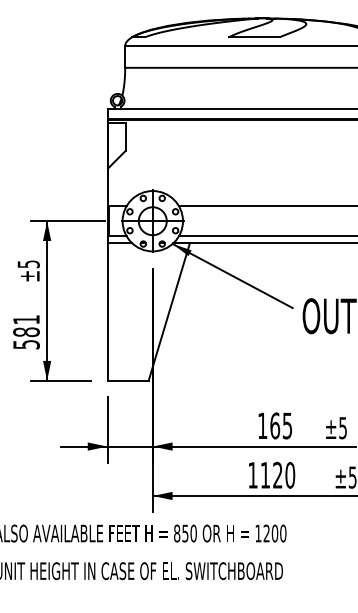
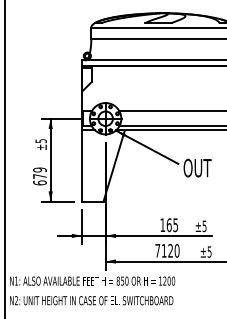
text: (25, 332) -> (39, 176), 581 -> 679
text: (252, 474) -> (157, 250), 1120 -> 7120

